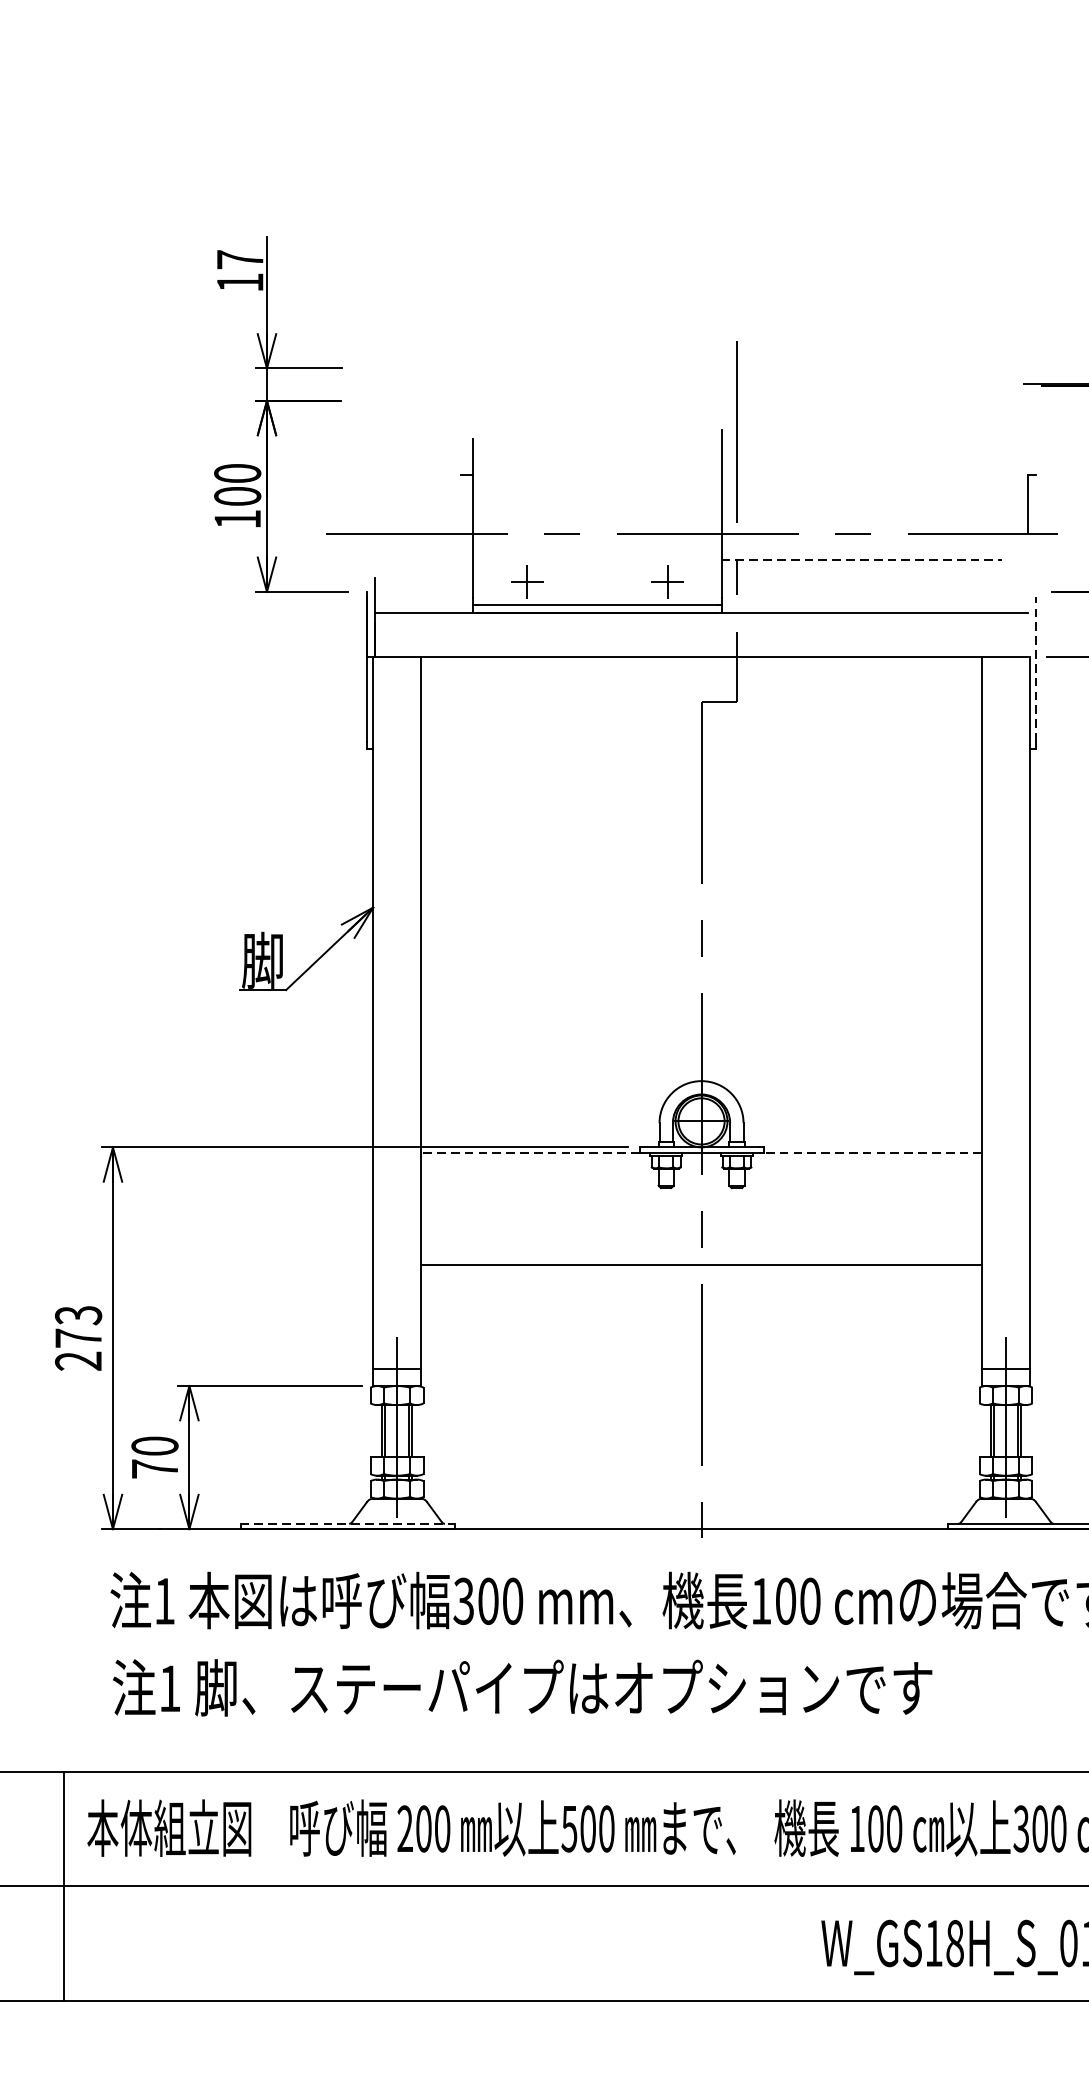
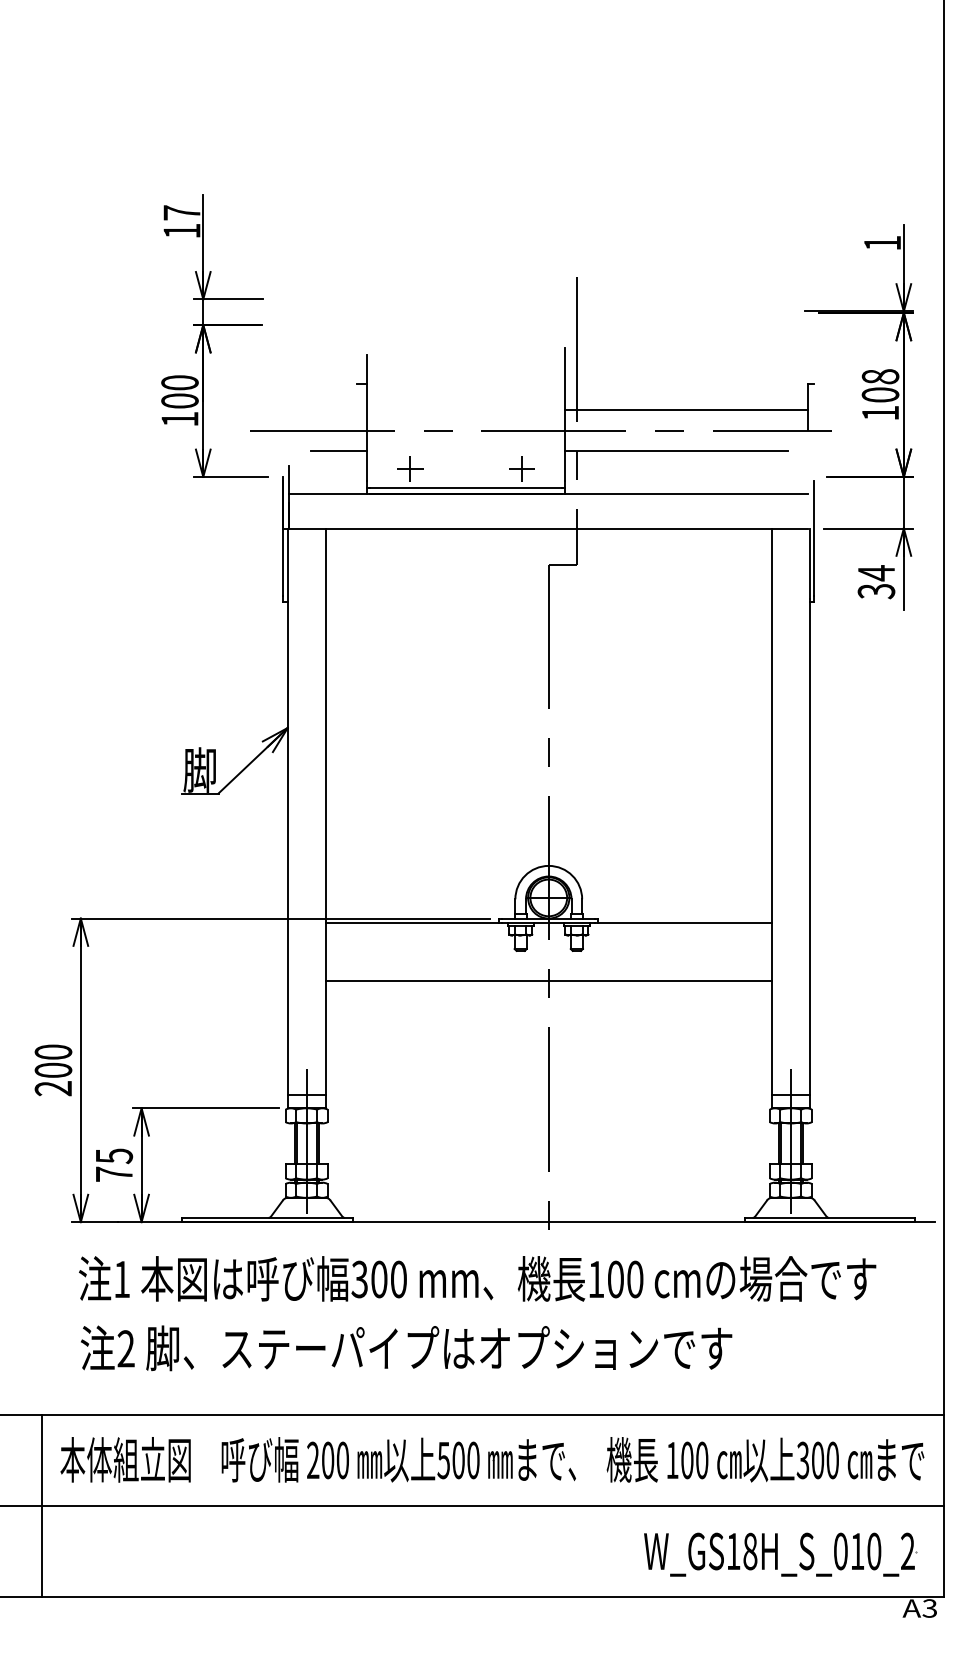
line: (874, 507) -> (686, 409), added
line: (438, 559) -> (339, 451), added
line: (862, 559) -> (676, 451), dashed -> solid
line: (1035, 669) -> (814, 538), dashed -> solid
line: (530, 1153) -> (412, 923), dashed -> solid
line: (873, 1153) -> (685, 923), dashed -> solid
line: (701, 1264) -> (548, 980), moved
text: (78, 1325) -> (53, 1060), 273 -> 200
text: (155, 1446) -> (114, 1156), 70 -> 75
line: (349, 1523) -> (268, 1217), dashed -> solid
text: (169, 1688) -> (125, 1348), 1 -> 2

